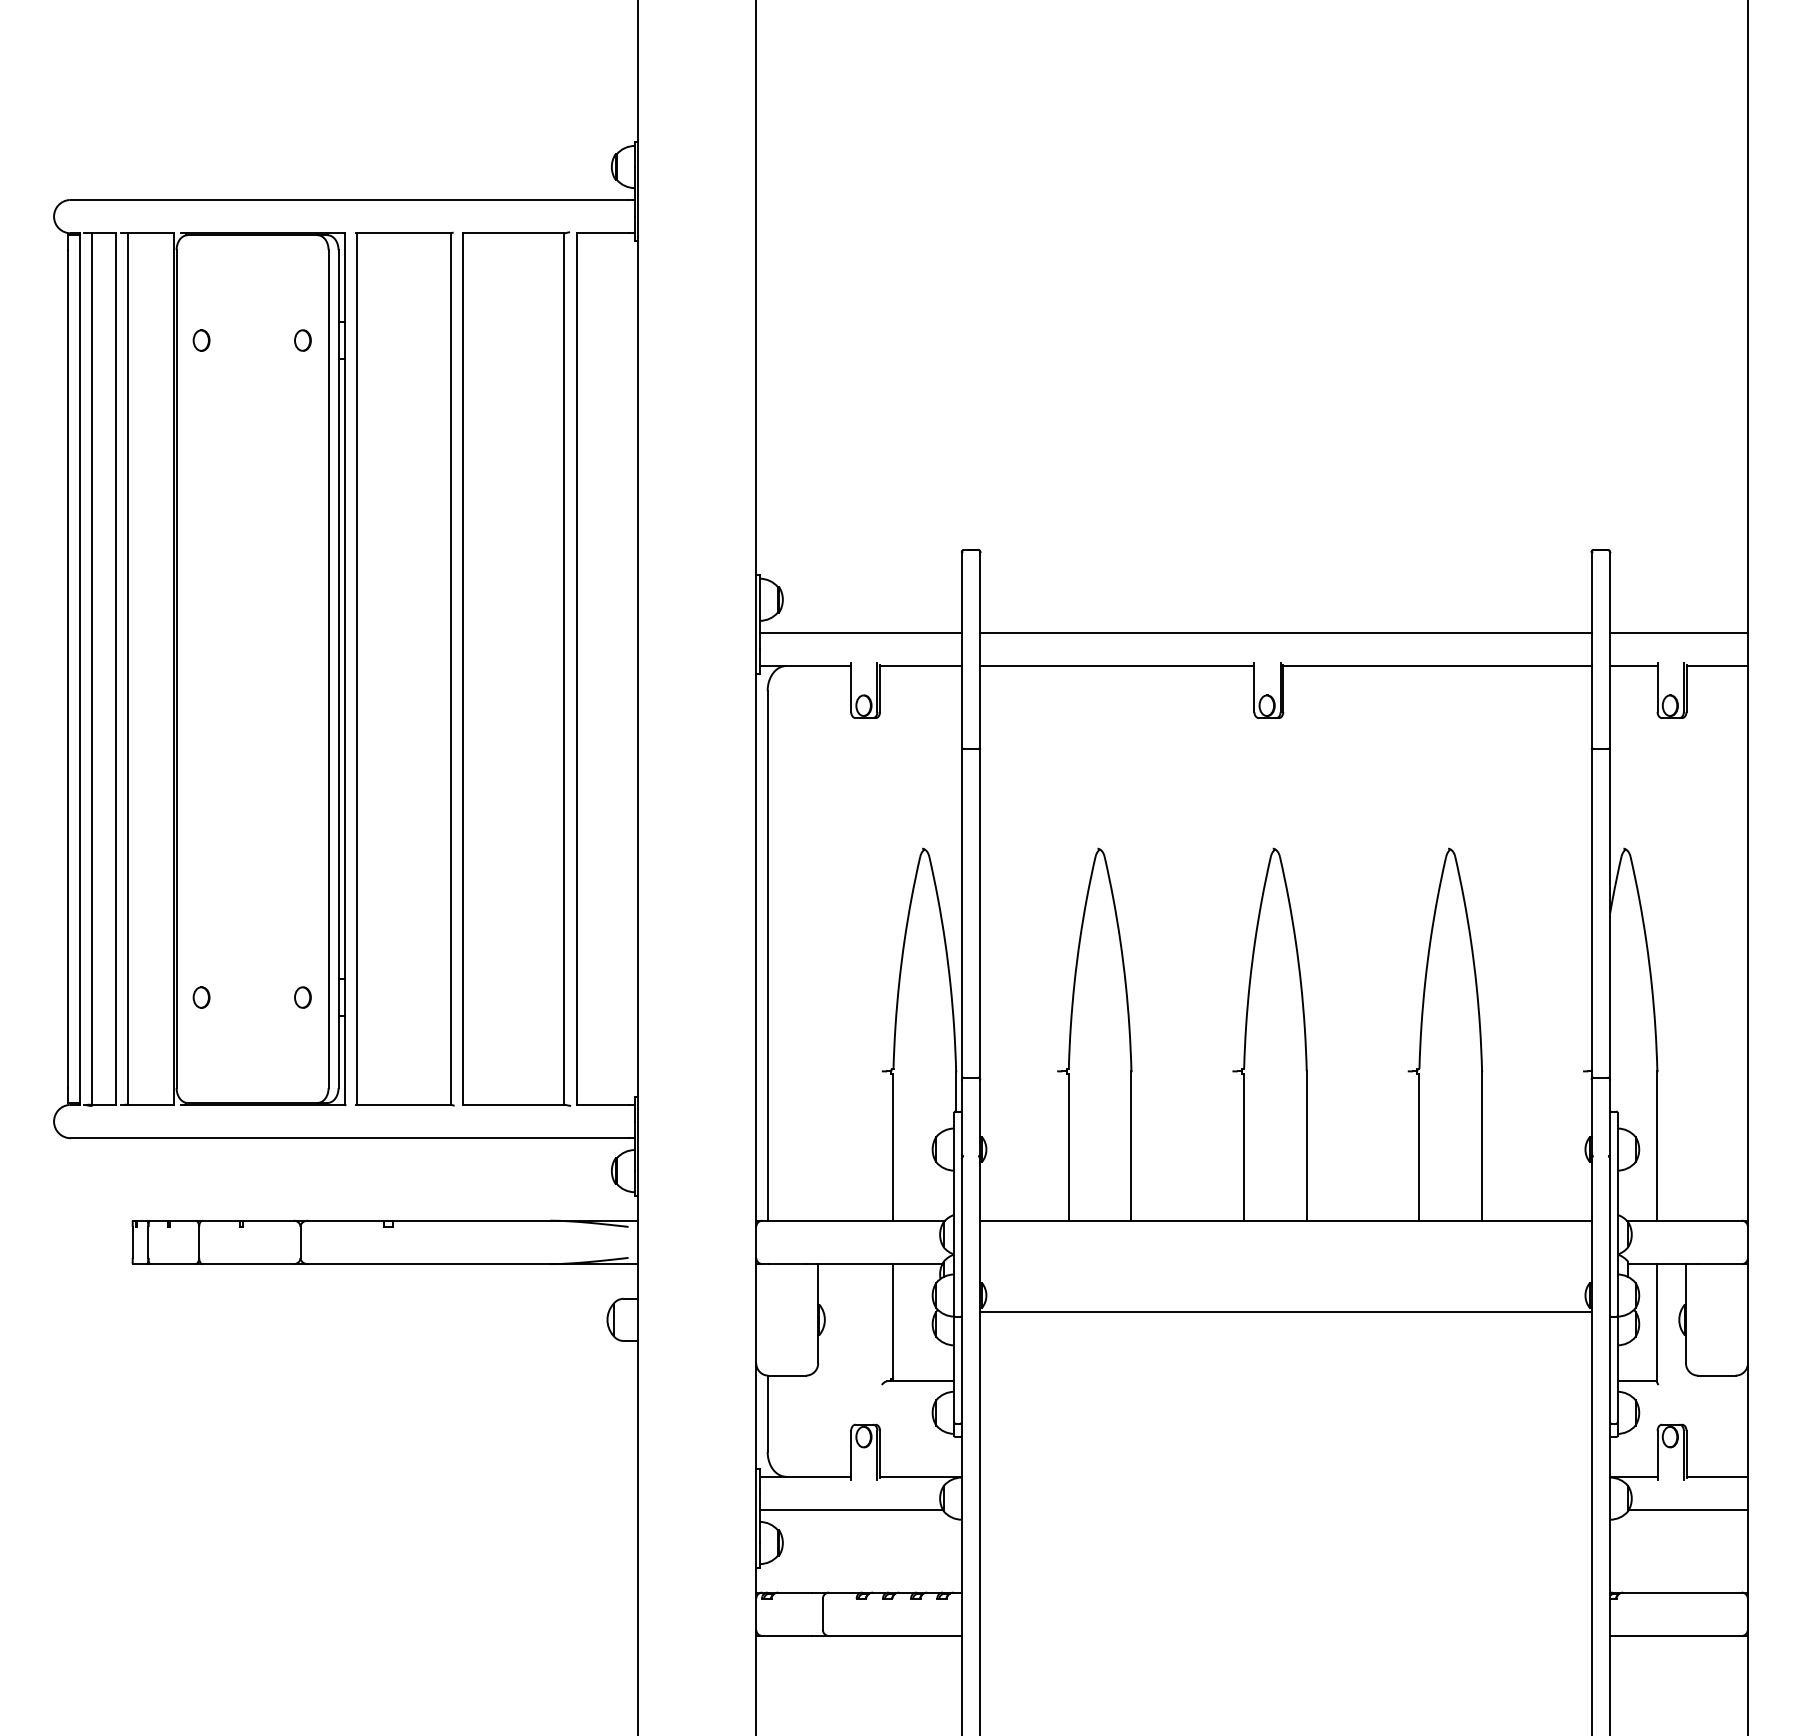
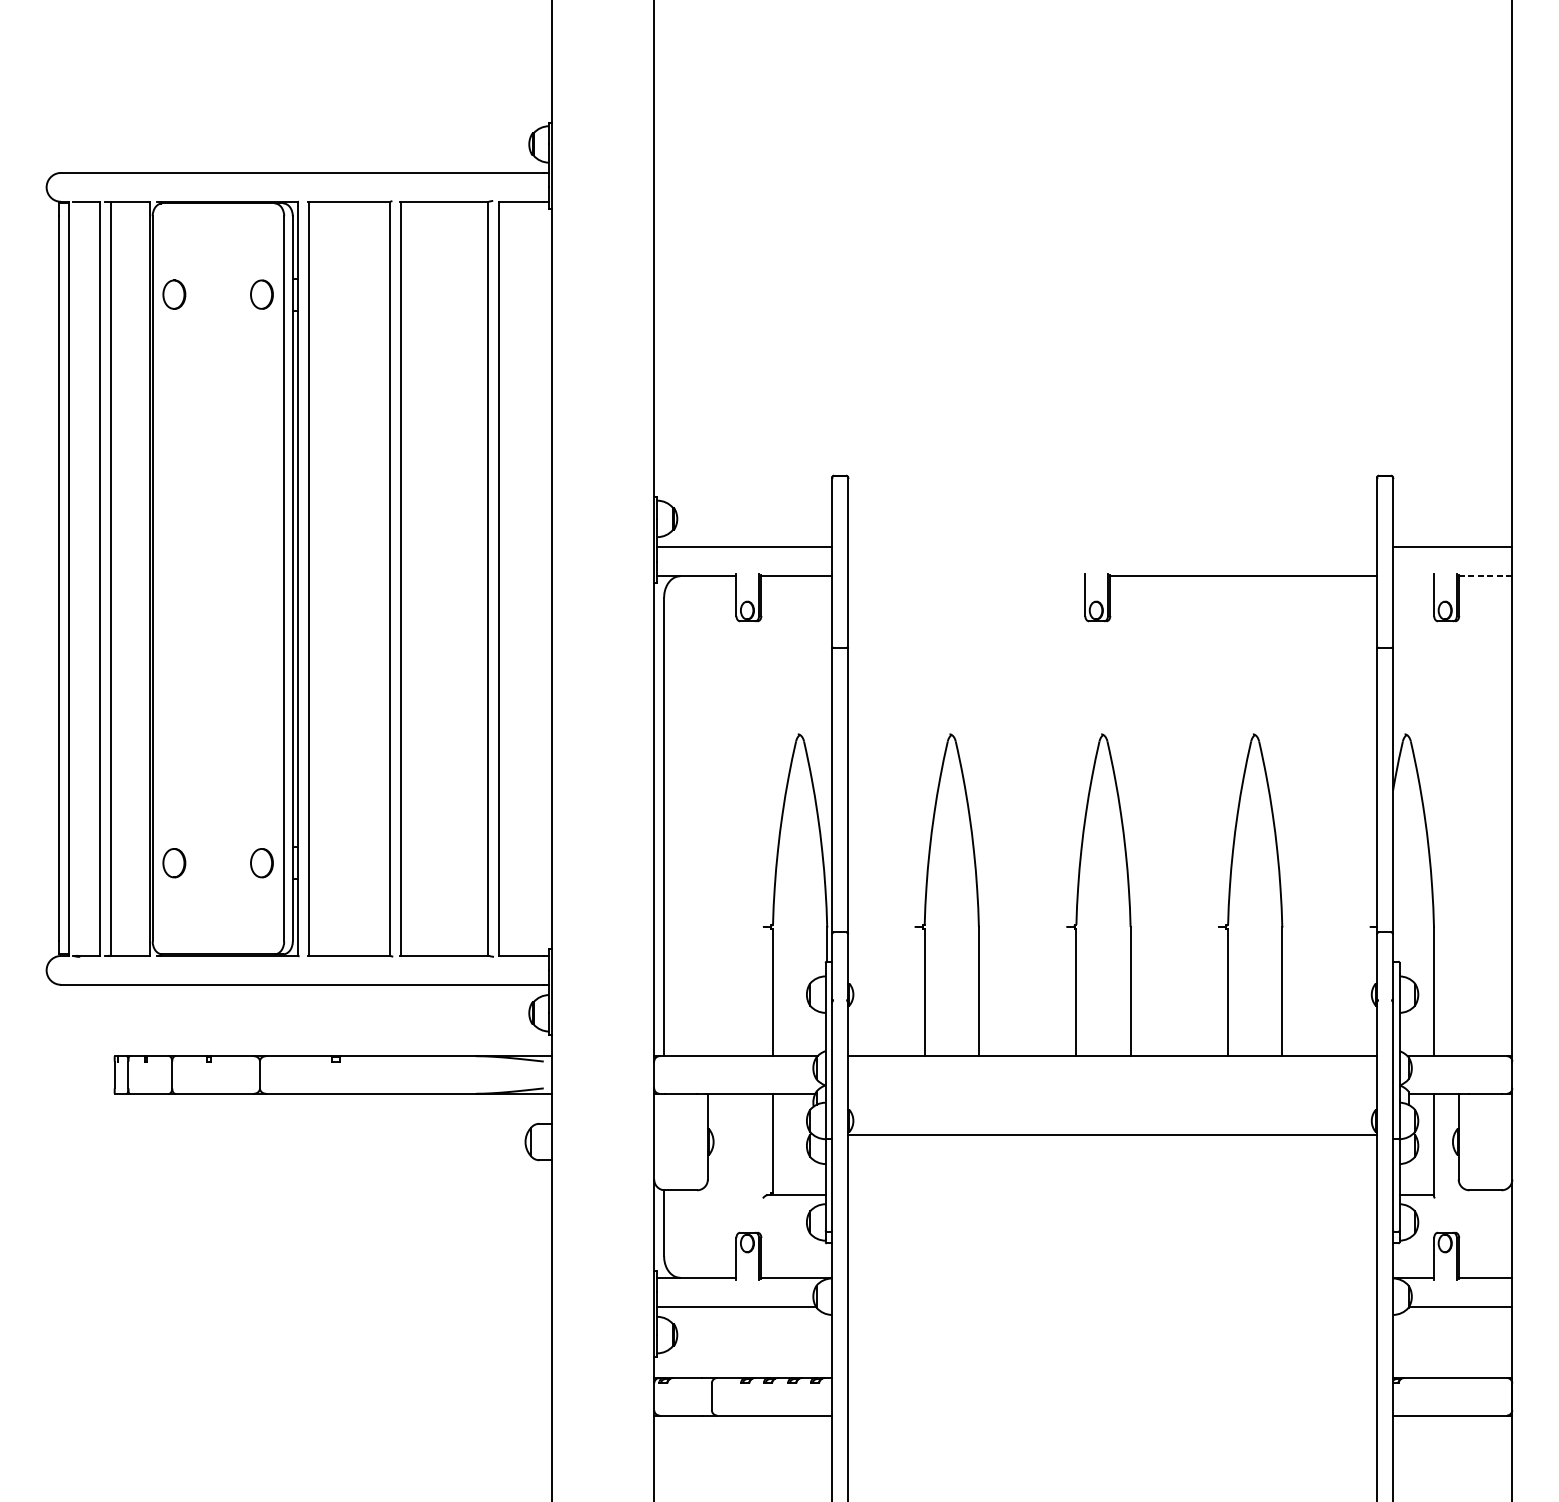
part: (201, 340) -> (174, 294), size x1.6
part: (302, 340) -> (261, 294), size x1.6
line: (1285, 632) -> (1112, 547), removed
line: (1117, 666) -> (966, 576), removed
line: (1633, 666) -> (1413, 576), removed
line: (1717, 666) -> (1486, 576), solid -> dashed
line: (92, 668) -> (79, 578), removed
part: (201, 997) -> (174, 863), size x1.6
part: (302, 997) -> (261, 863), size x1.6

